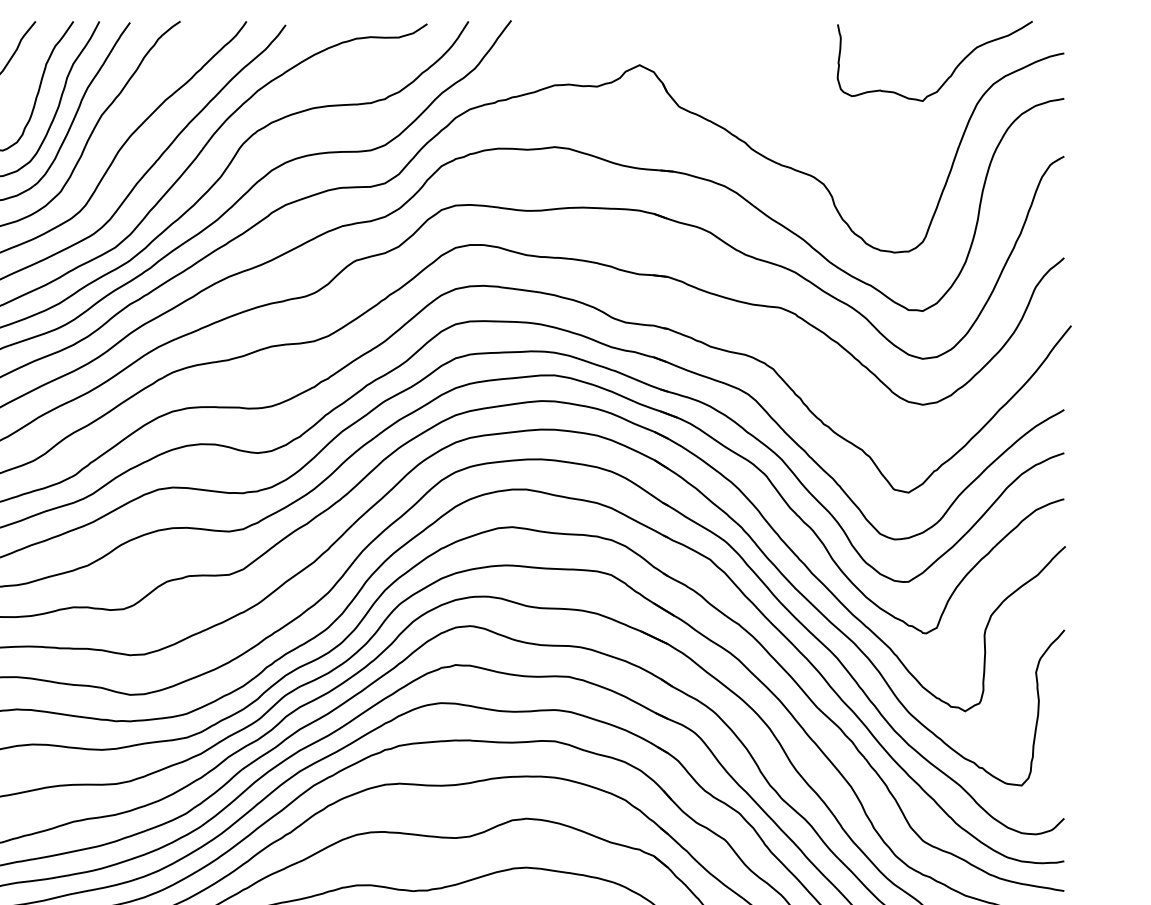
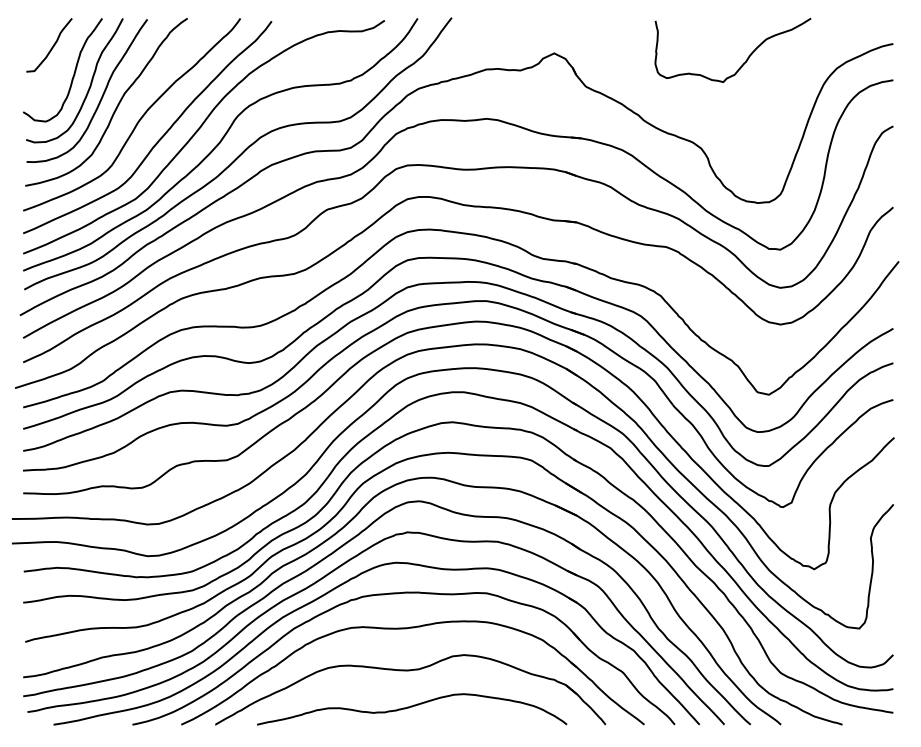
curve: (953, 70) -> (747, 57), moved

